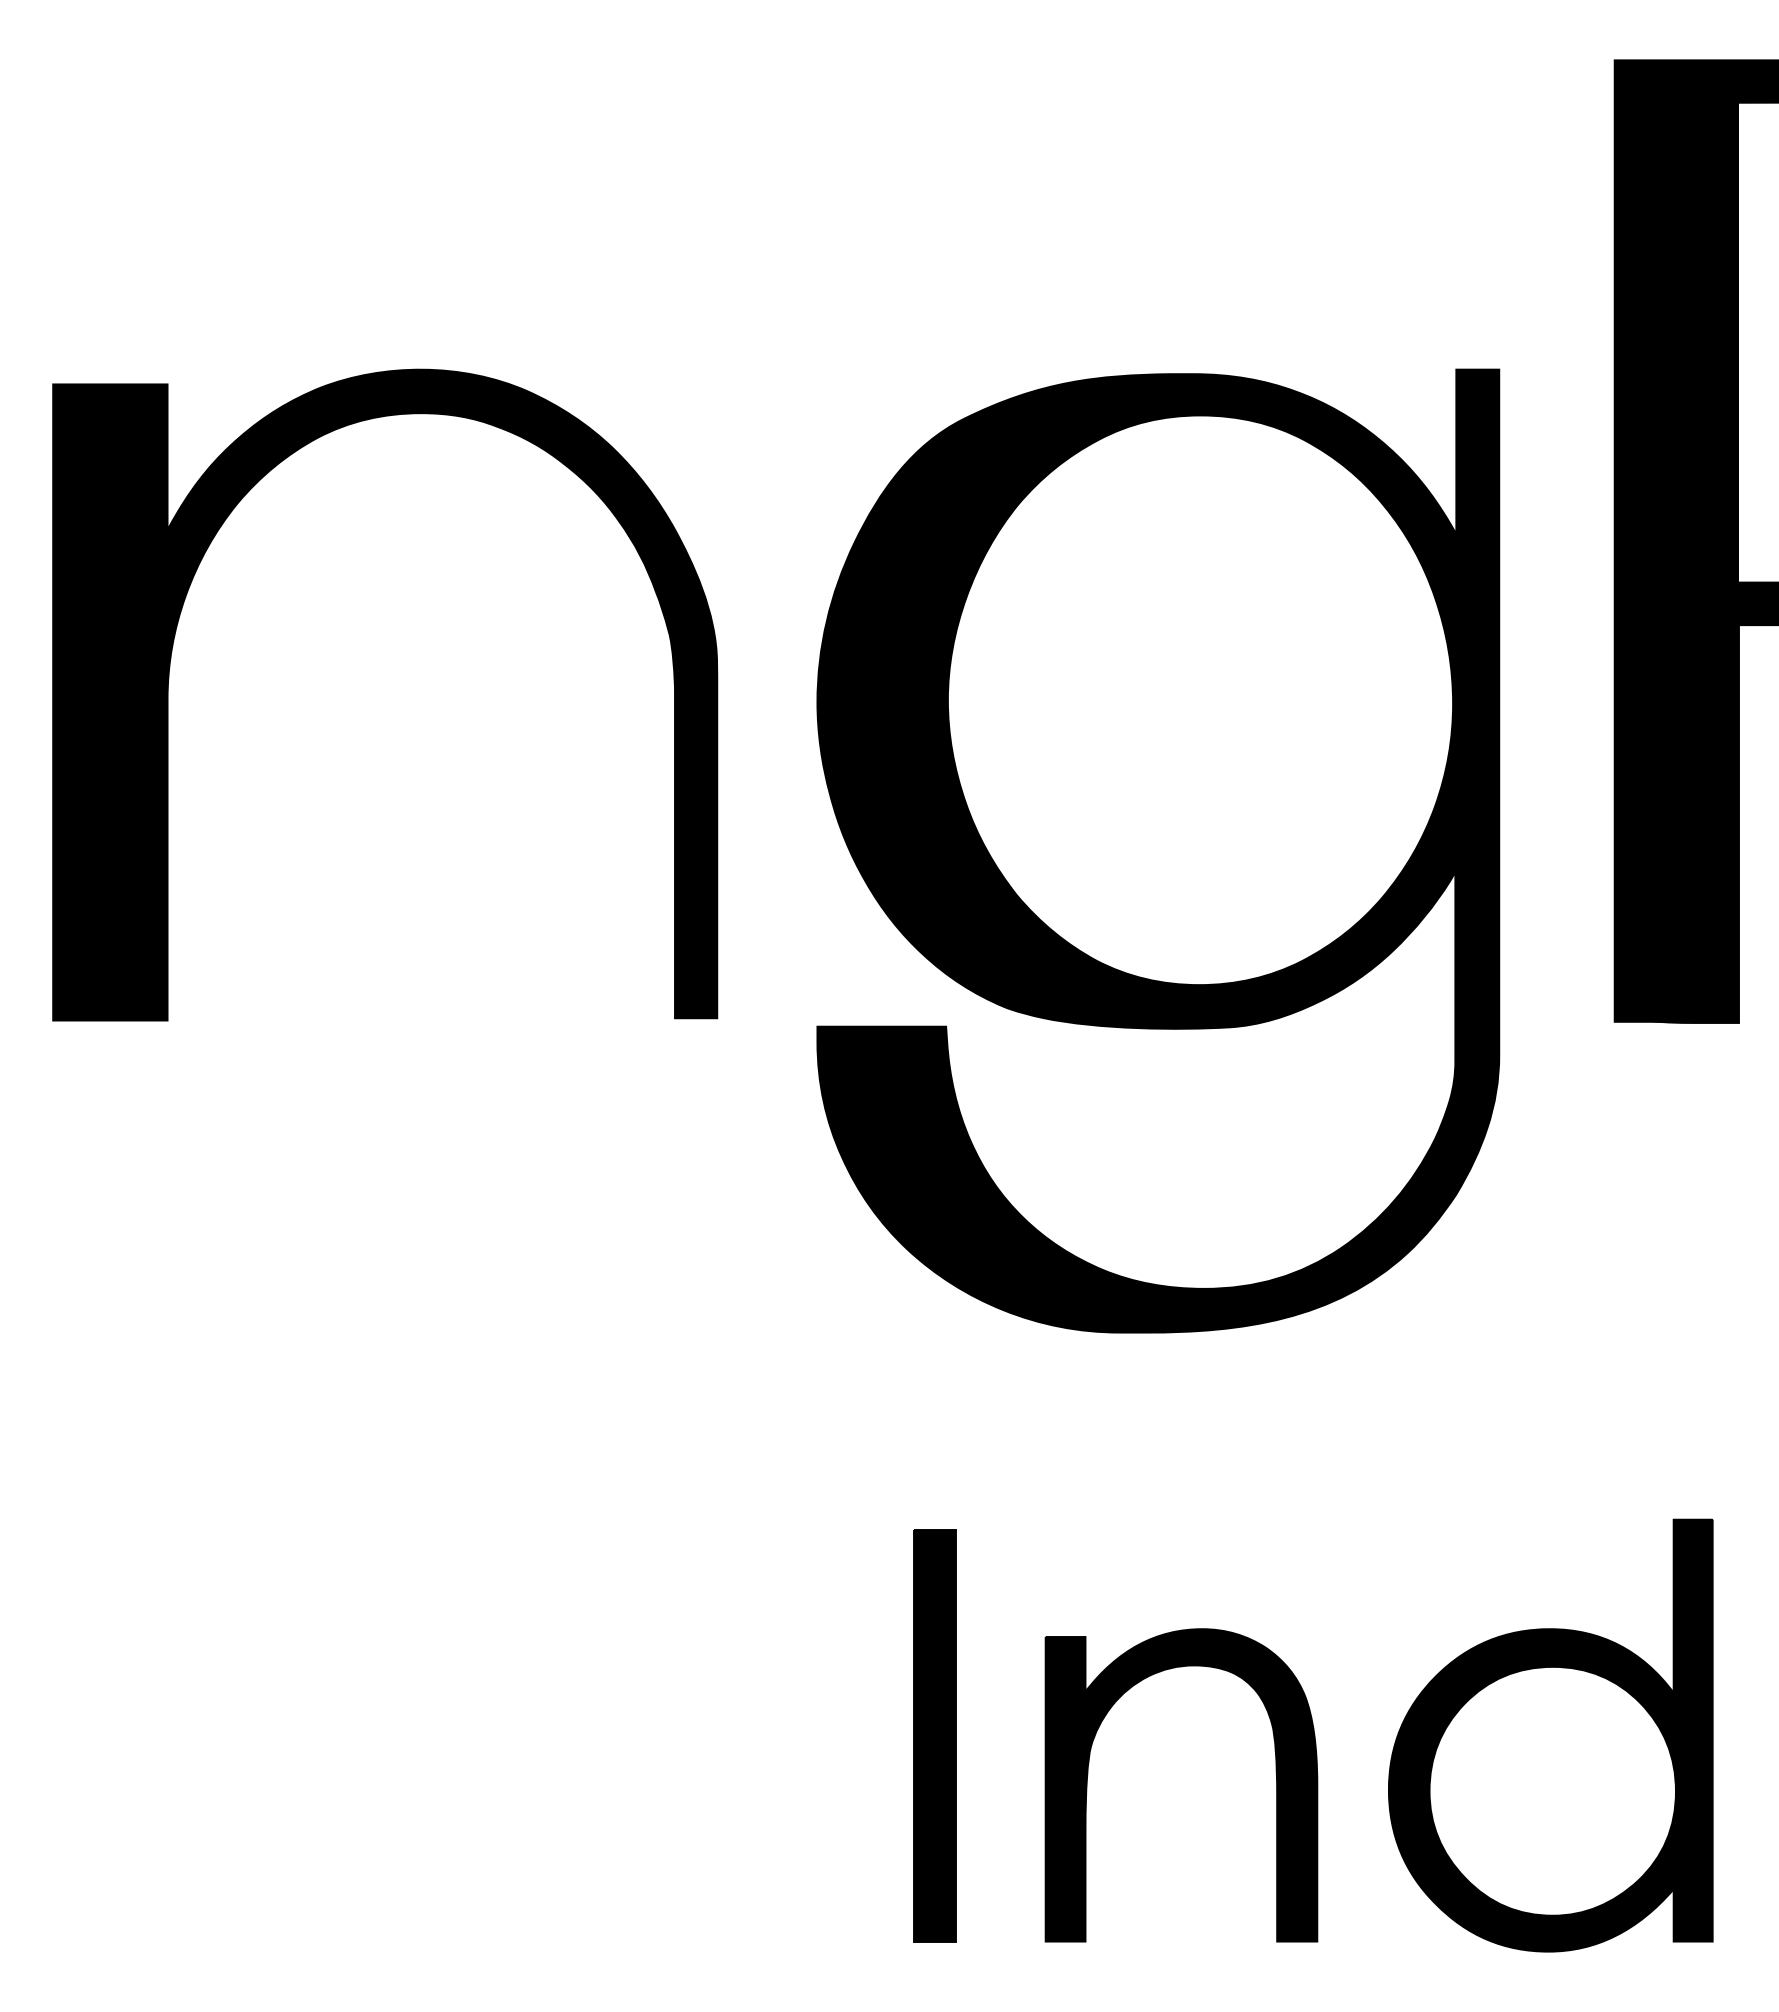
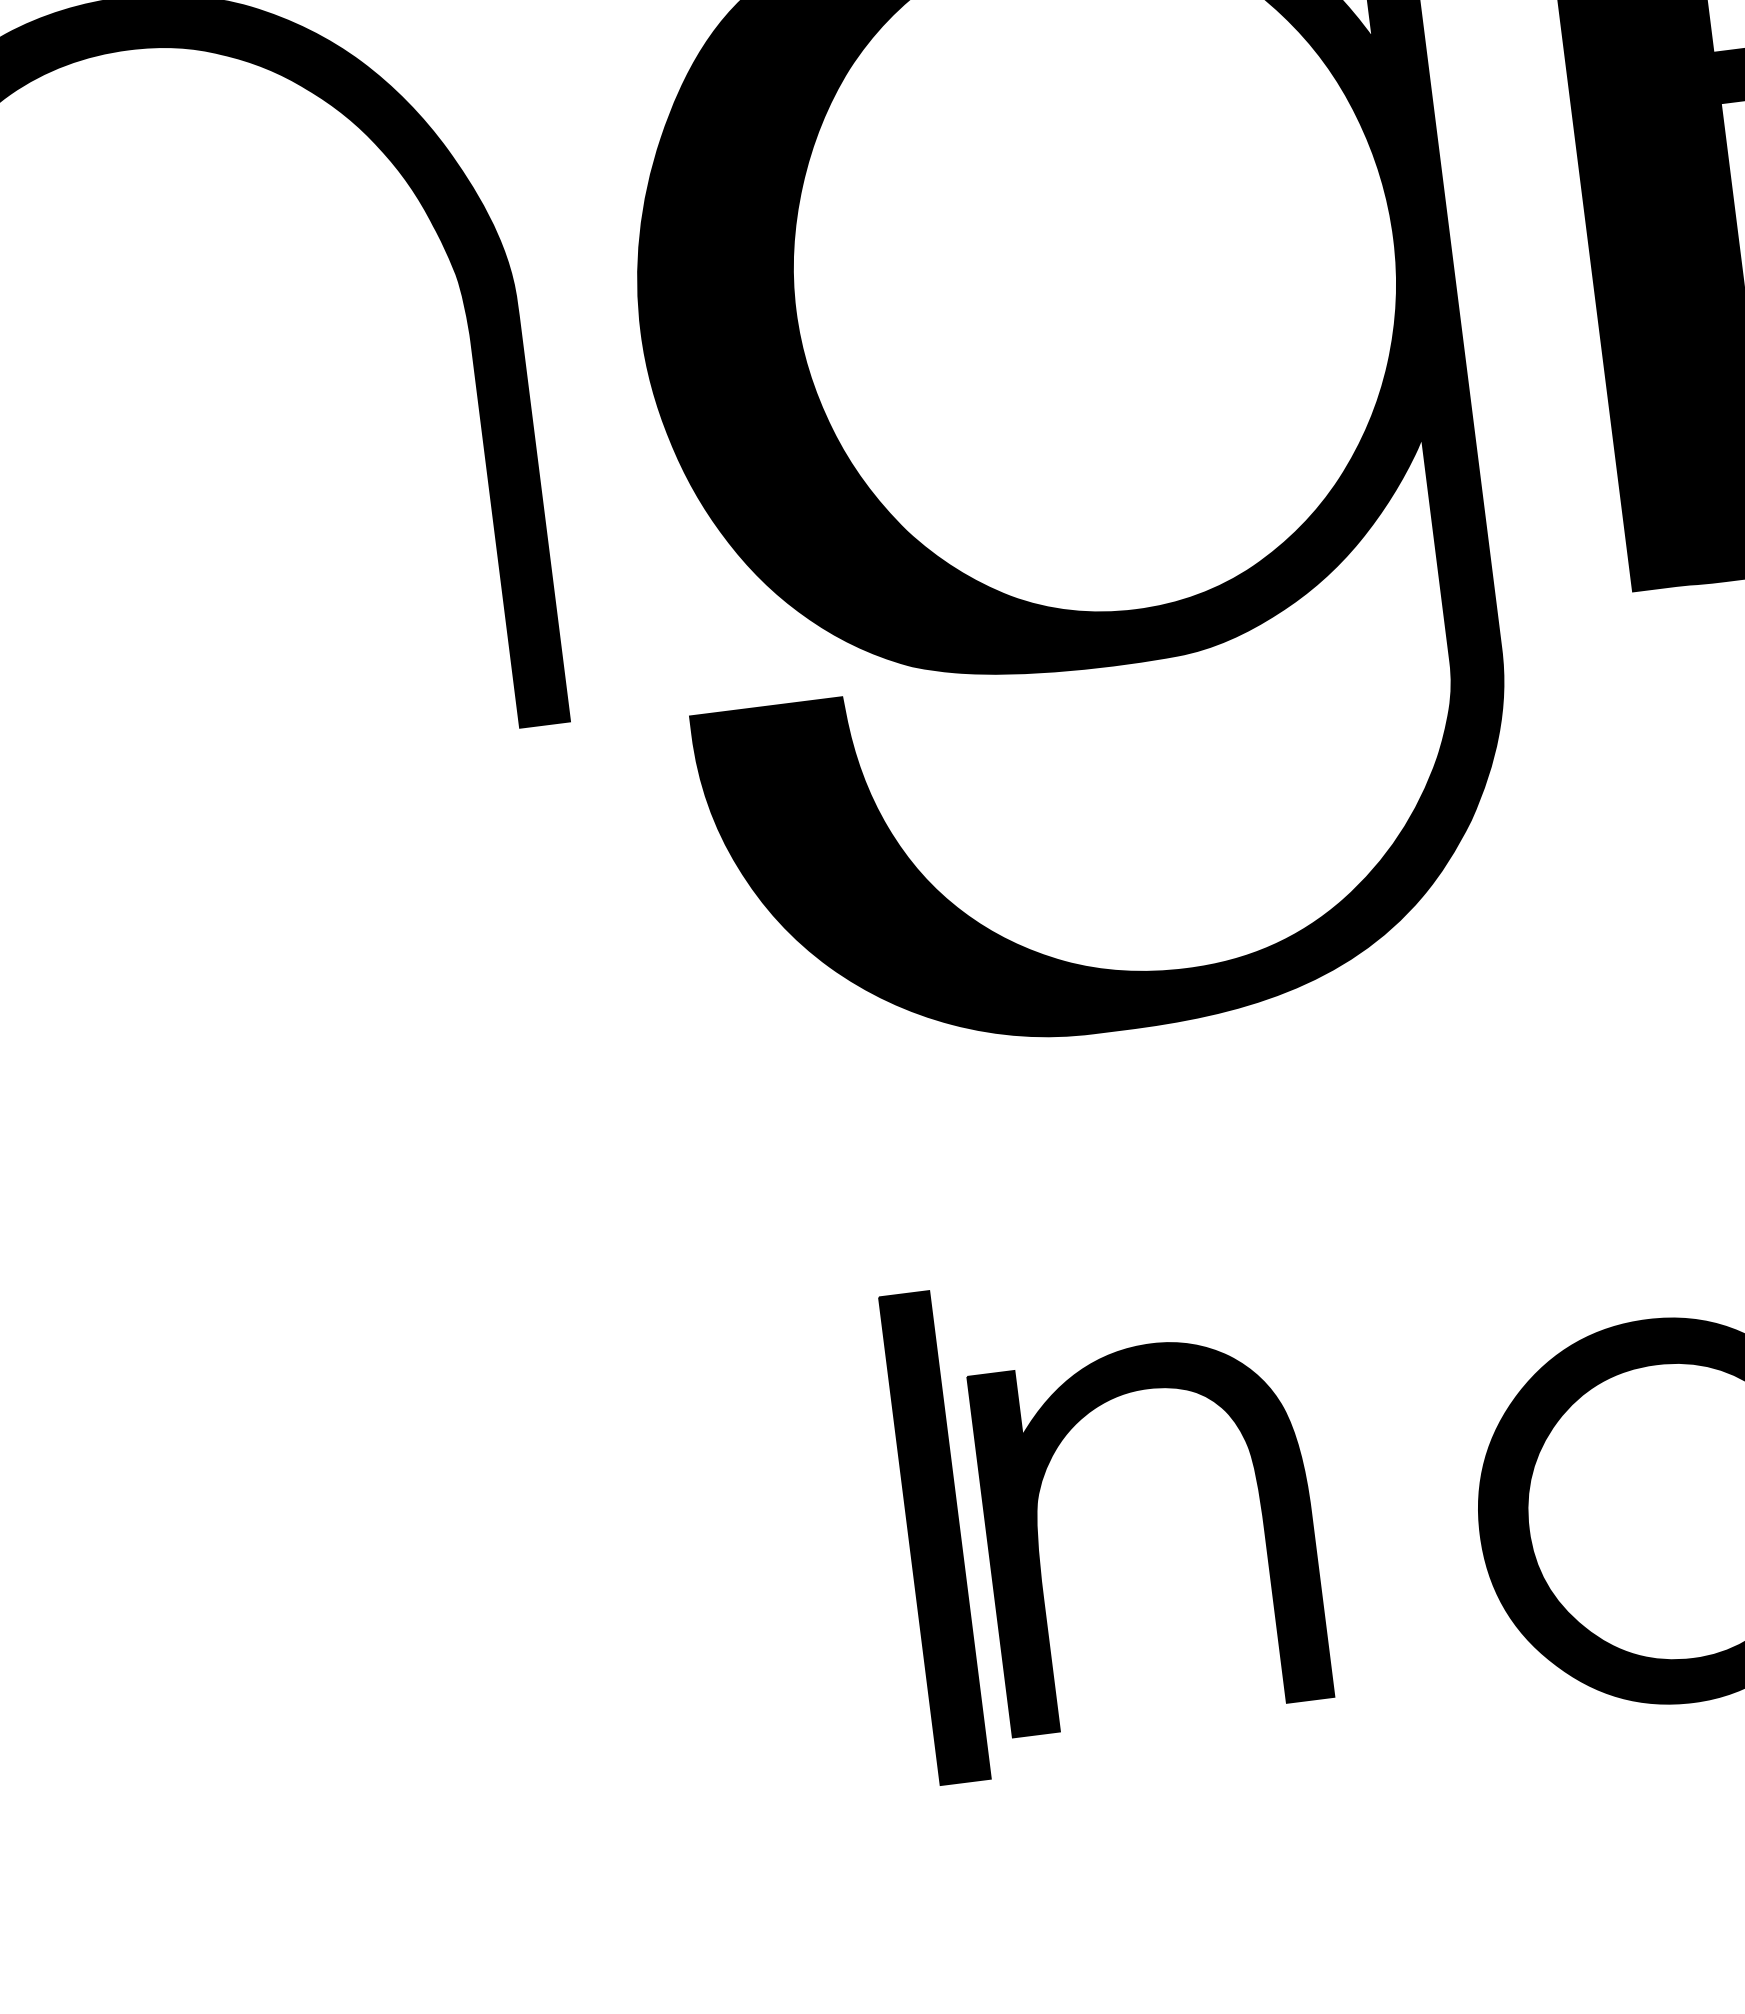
part: (1088, 1775) -> (1038, 1534), moved

